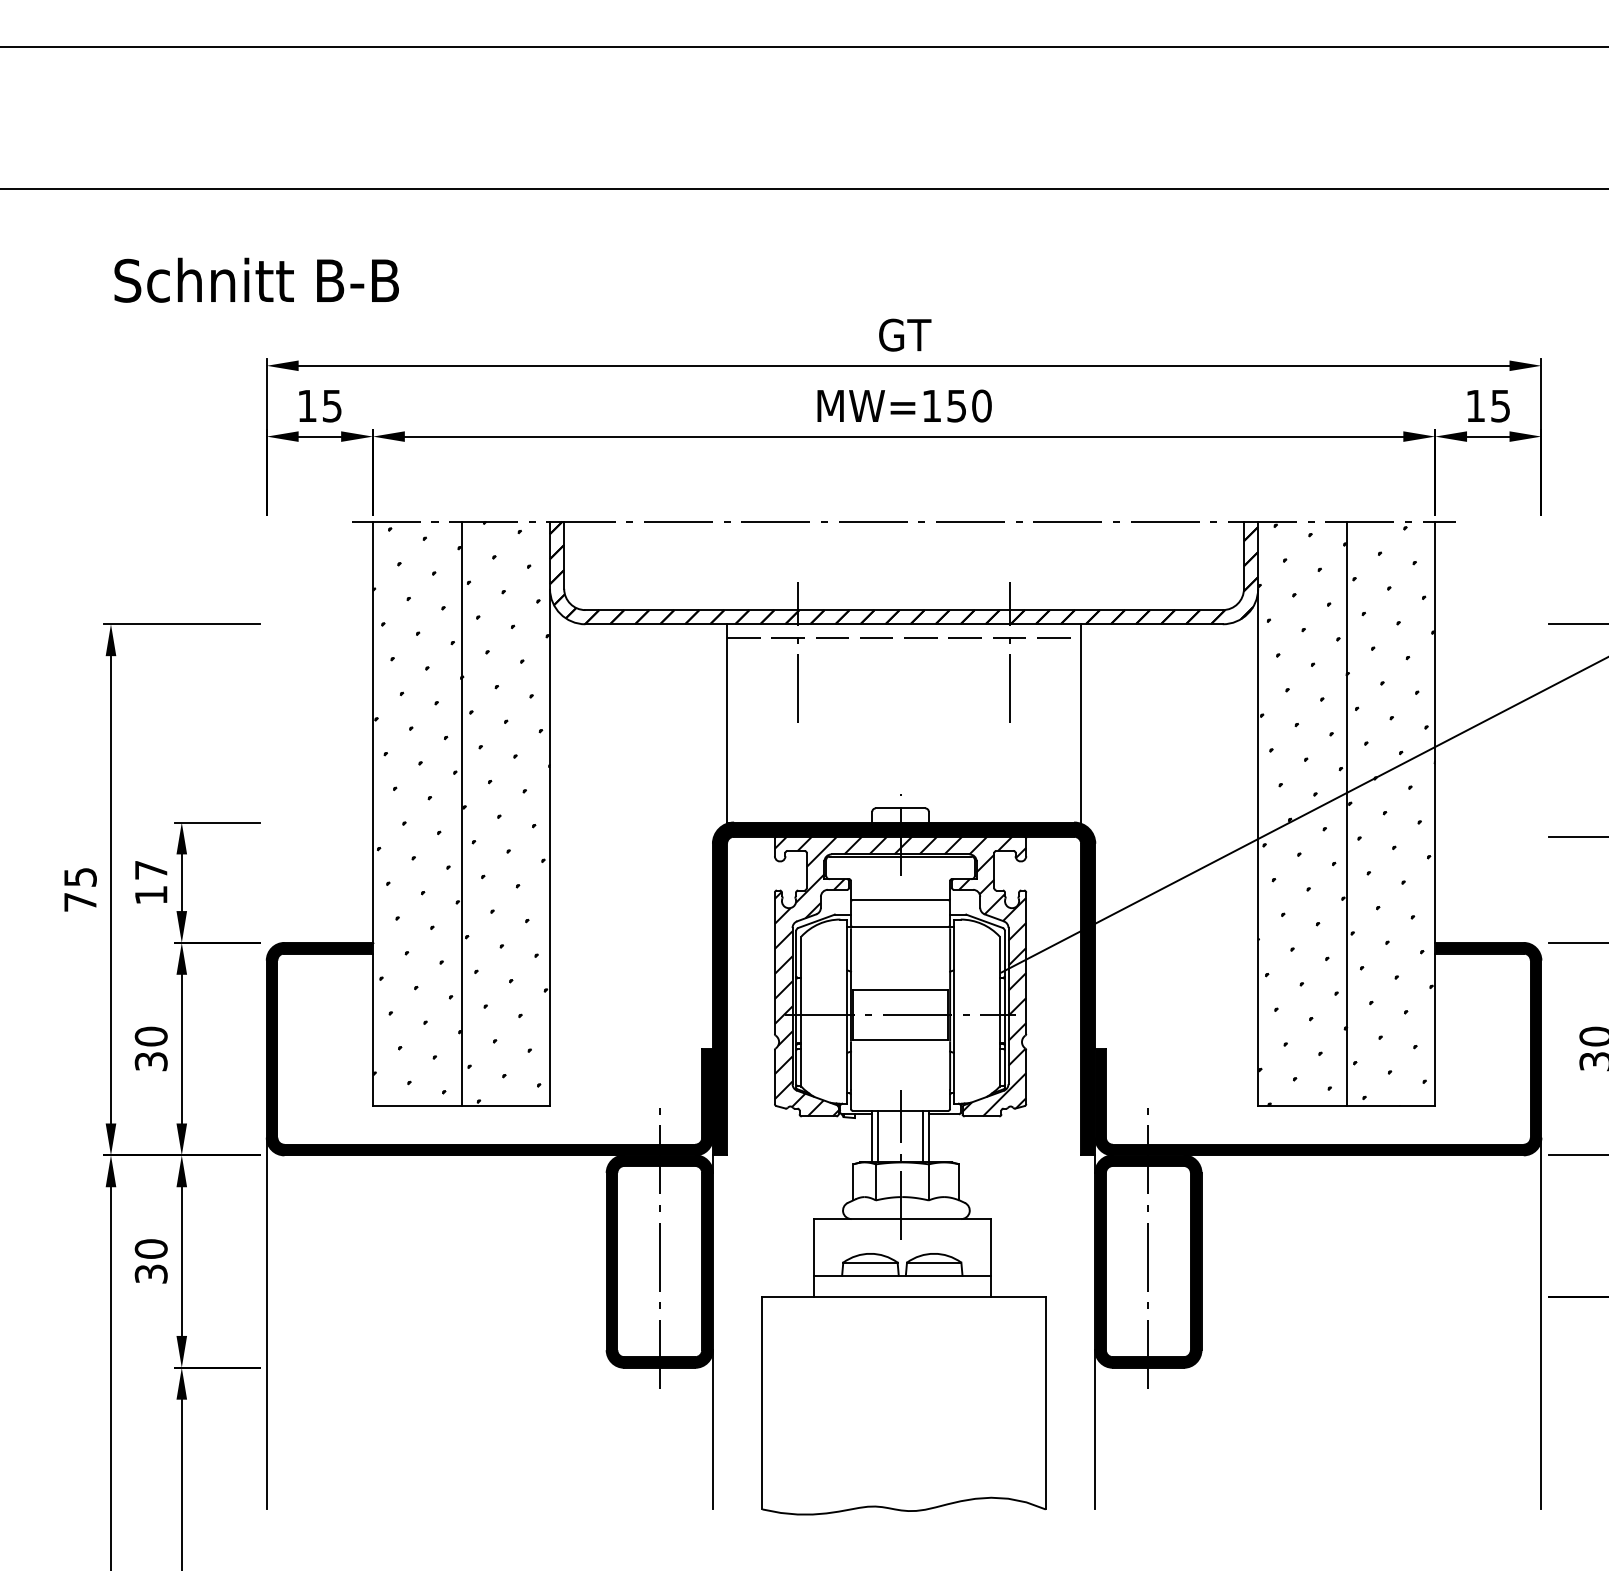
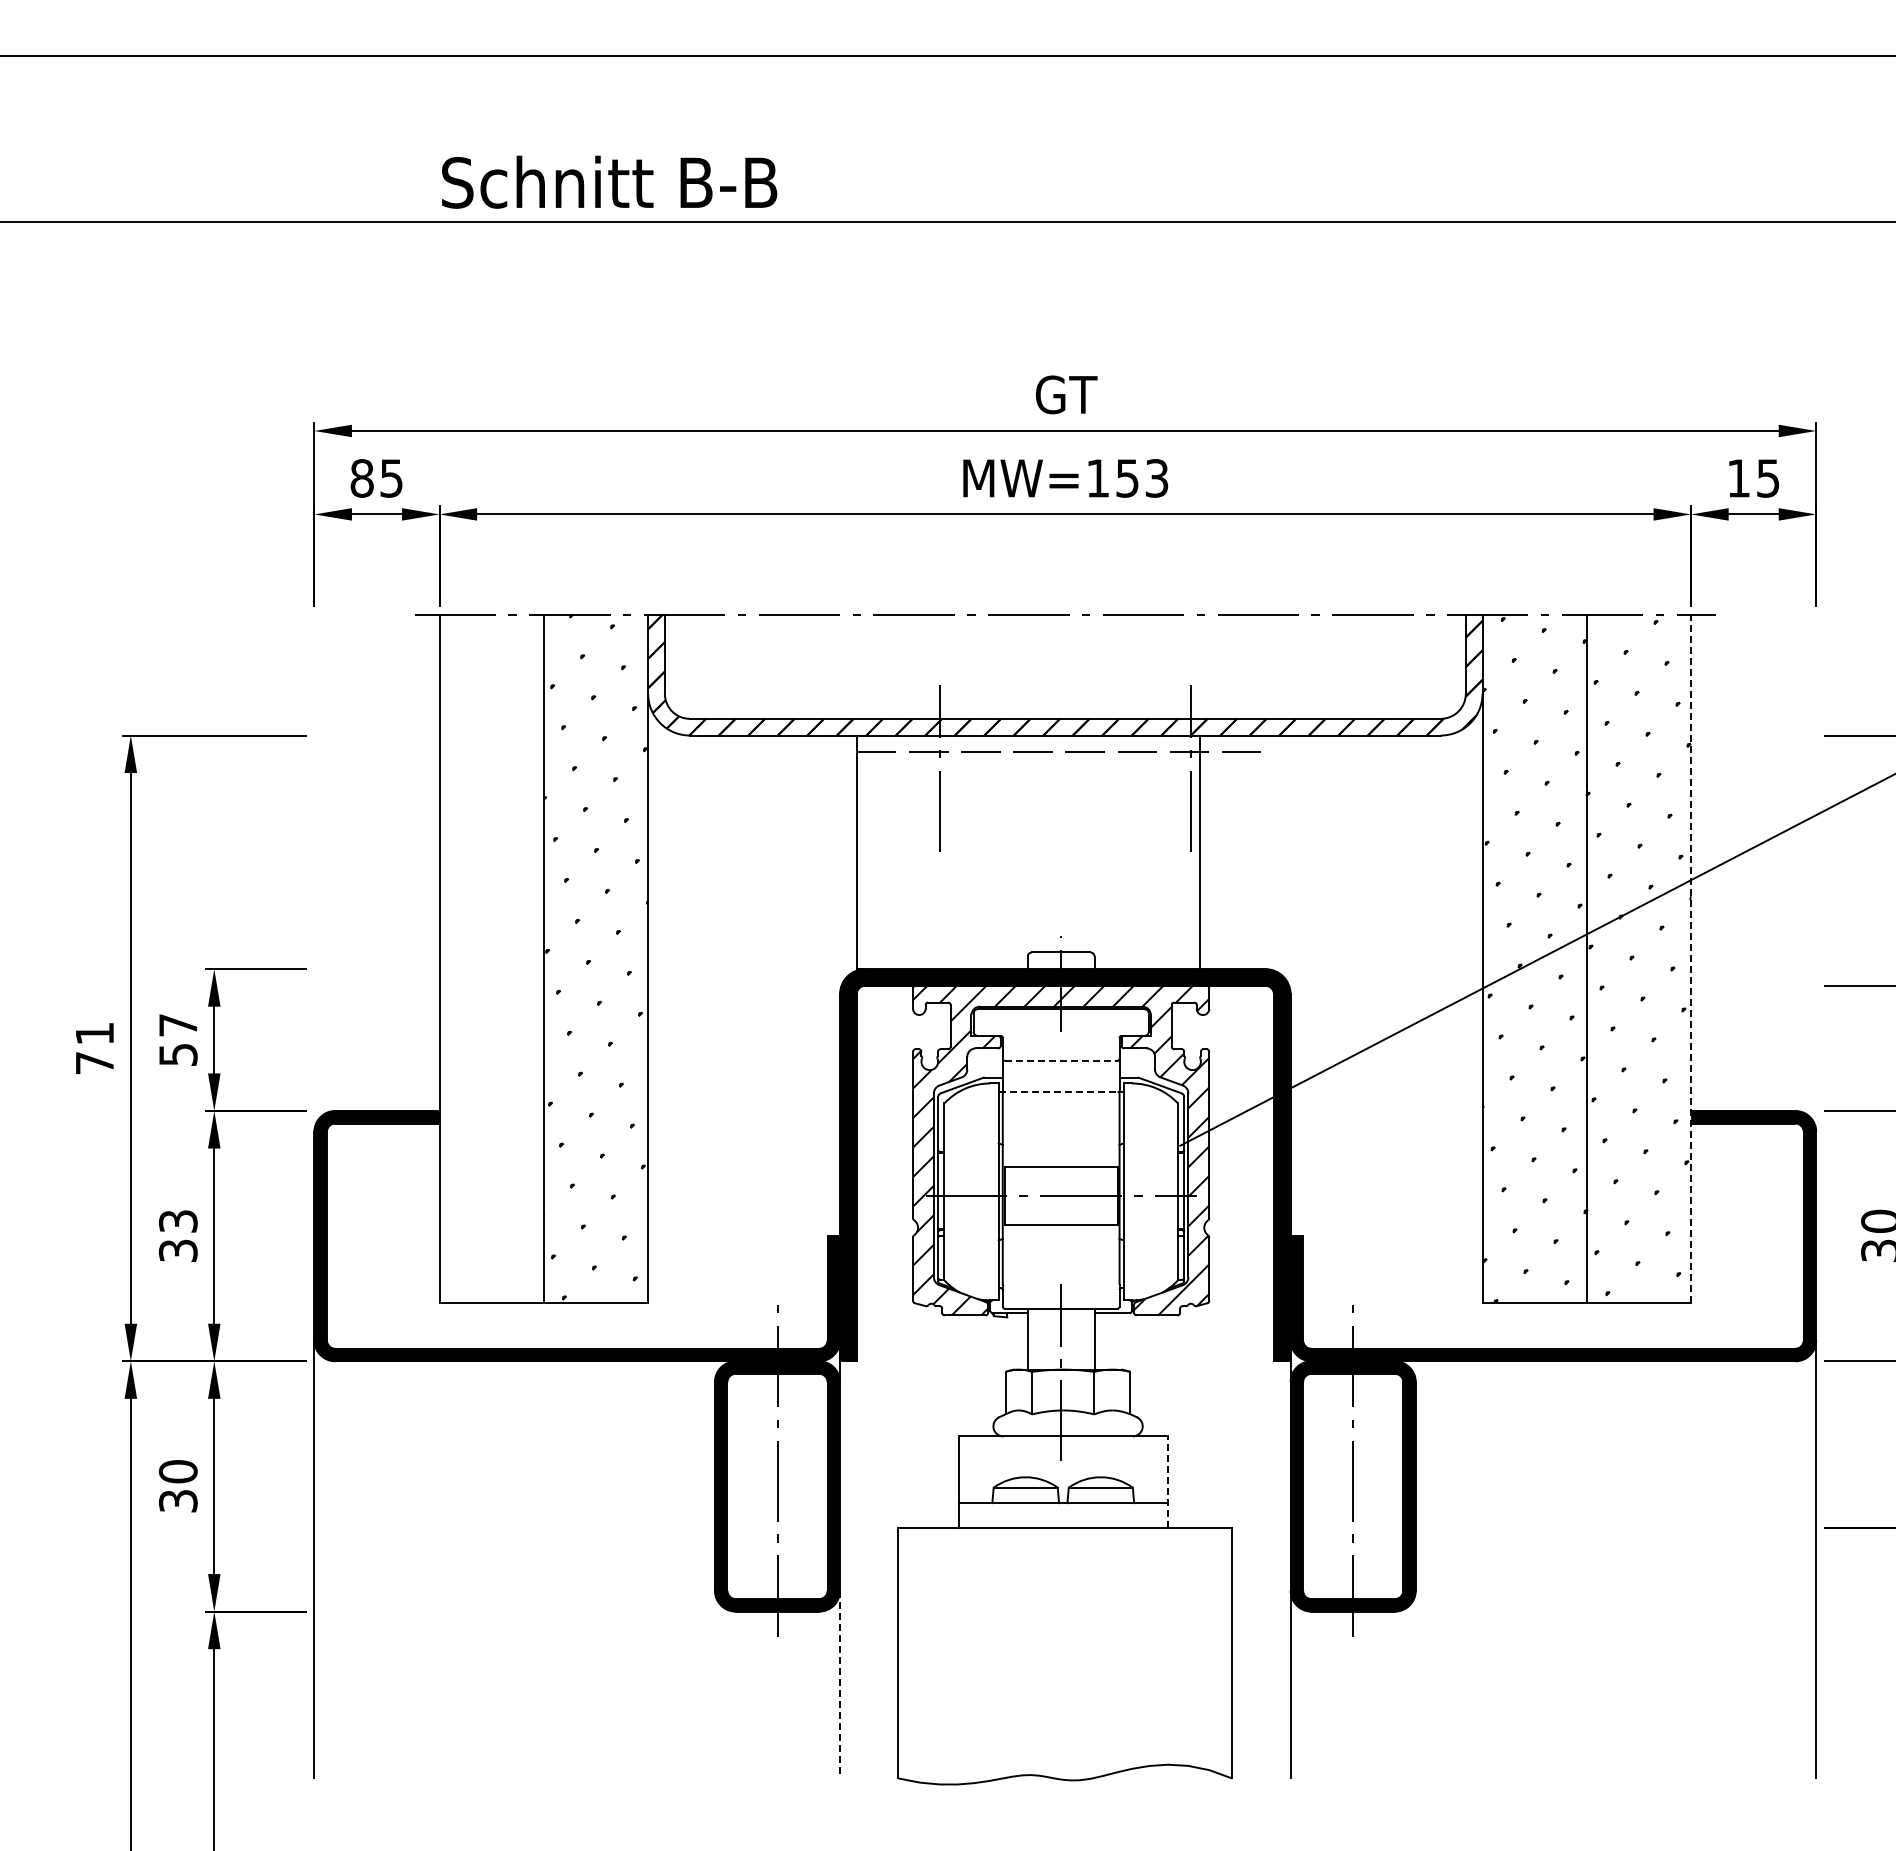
text: (256, 279) -> (609, 181), moved
text: (306, 406) -> (361, 478), 15 -> 85
text: (981, 406) -> (1156, 478), MW=150 -> MW=153
line: (1080, 723) -> (1199, 852), moved
hatch: (417, 810) -> (491, 955), removed
line: (1435, 813) -> (1691, 958), solid -> dashed
text: (80, 877) -> (95, 1033), 75 -> 71
text: (151, 894) -> (178, 1054), 17 -> 57
line: (900, 900) -> (1061, 1060), solid -> dashed
line: (900, 926) -> (1061, 1091), solid -> dashed
text: (151, 1035) -> (178, 1220), 30 -> 33
line: (877, 1136) -> (1034, 1338), removed
line: (923, 1136) -> (1088, 1338), removed
line: (990, 1258) -> (1167, 1482), solid -> dashed
line: (713, 1429) -> (840, 1684), solid -> dashed

